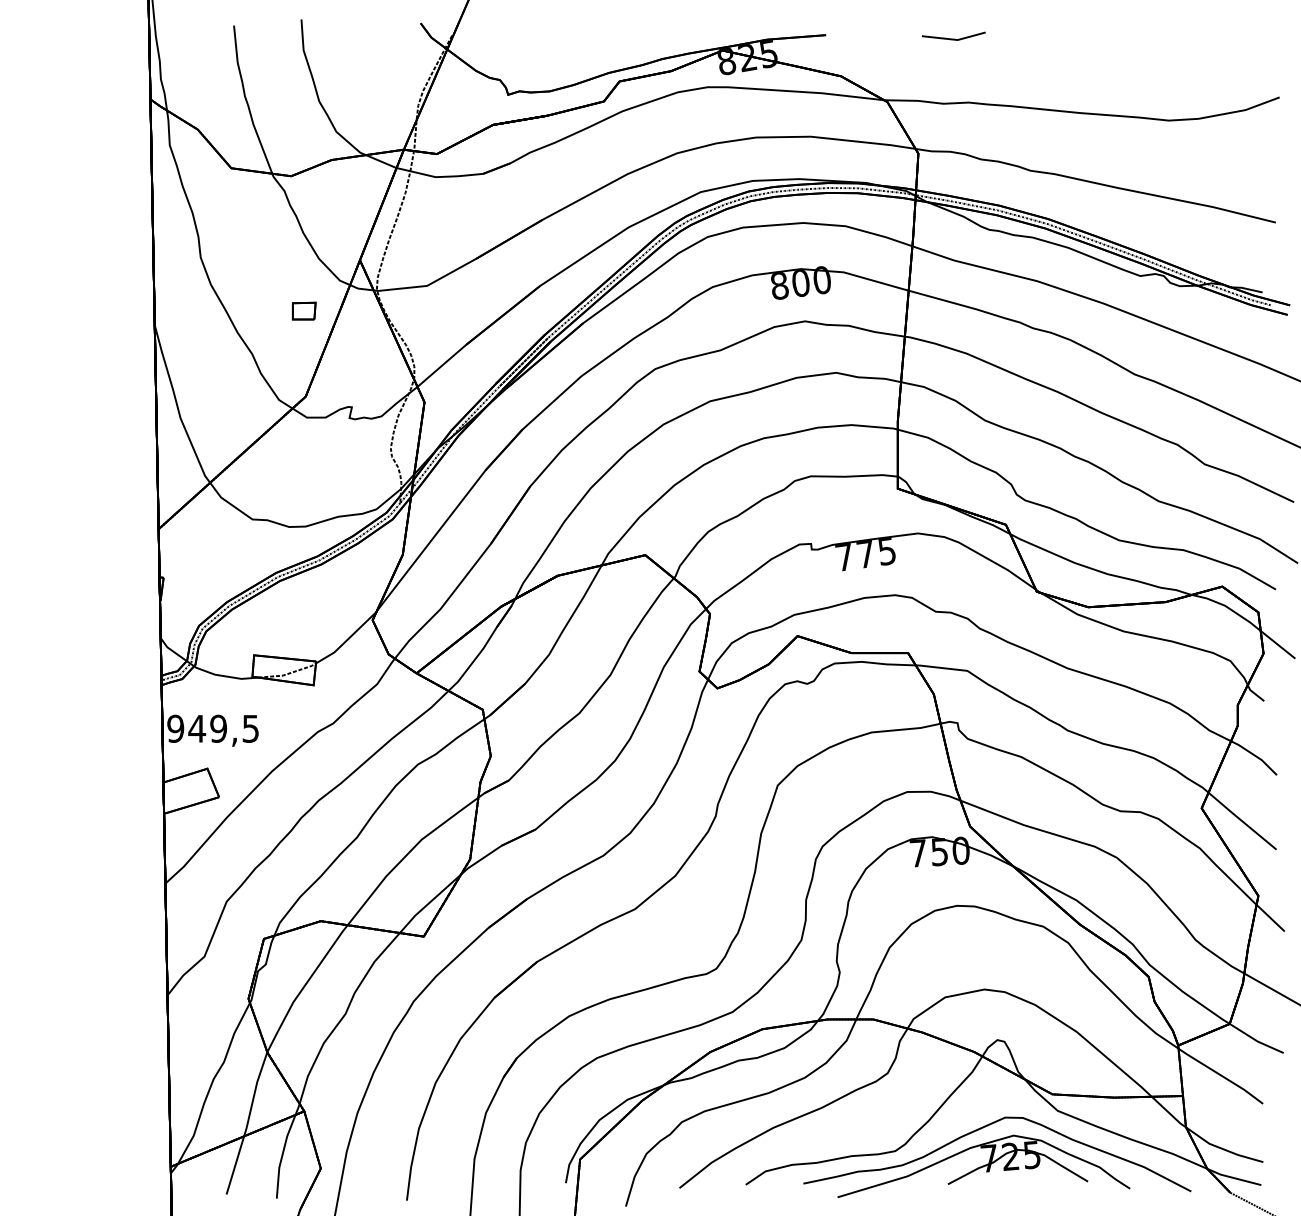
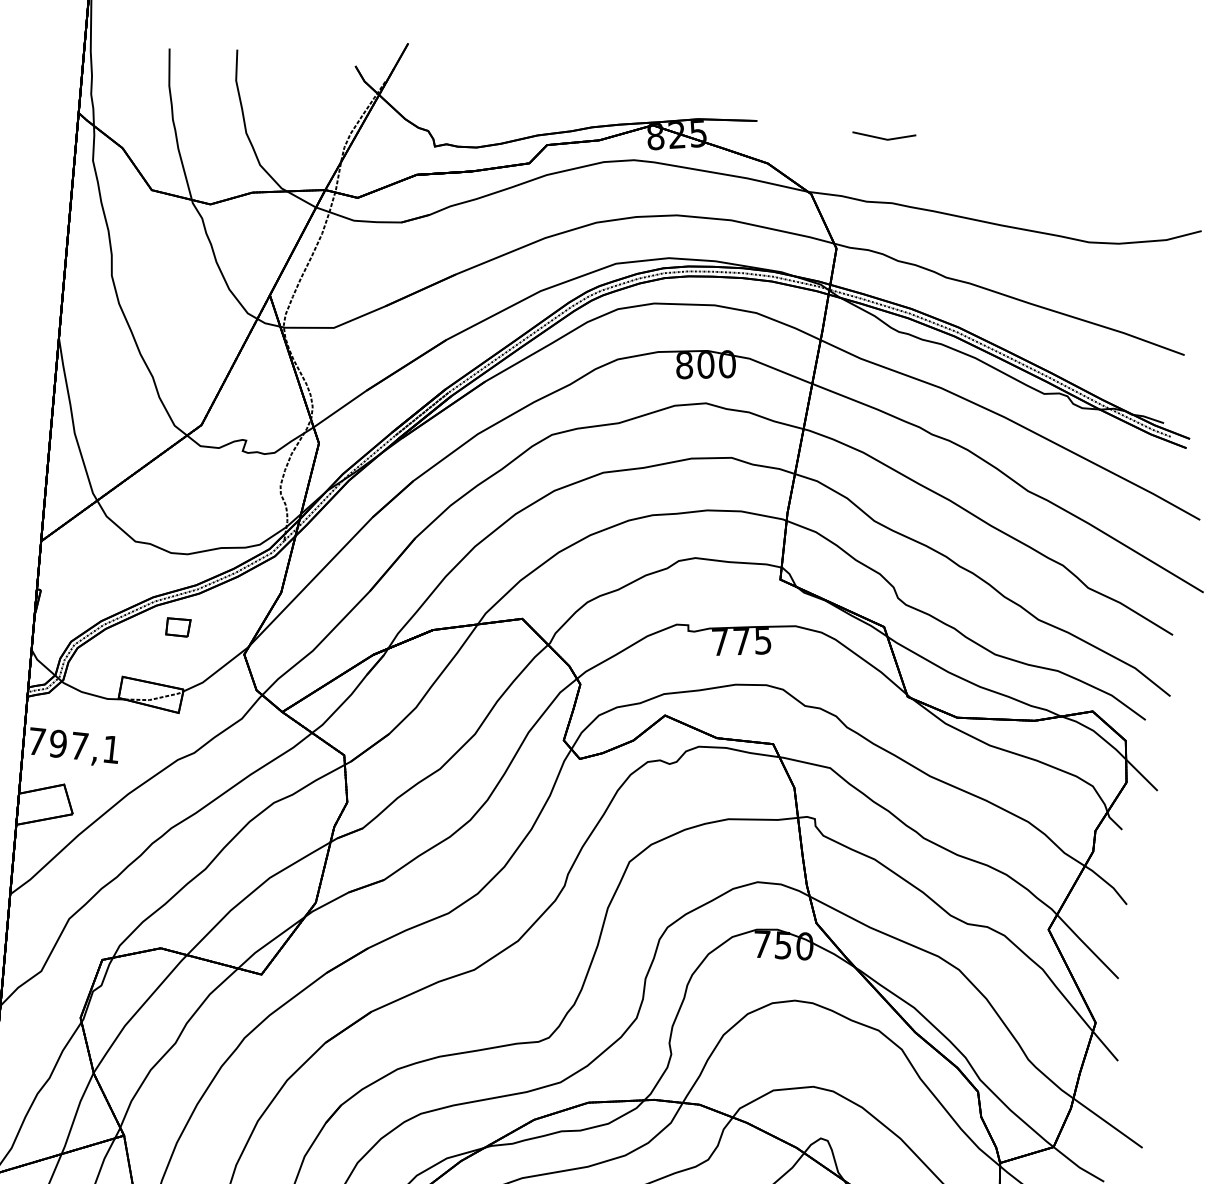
part: (303, 310) -> (177, 626), moved
text: (212, 728) -> (73, 745), 949,5 -> 797,1

